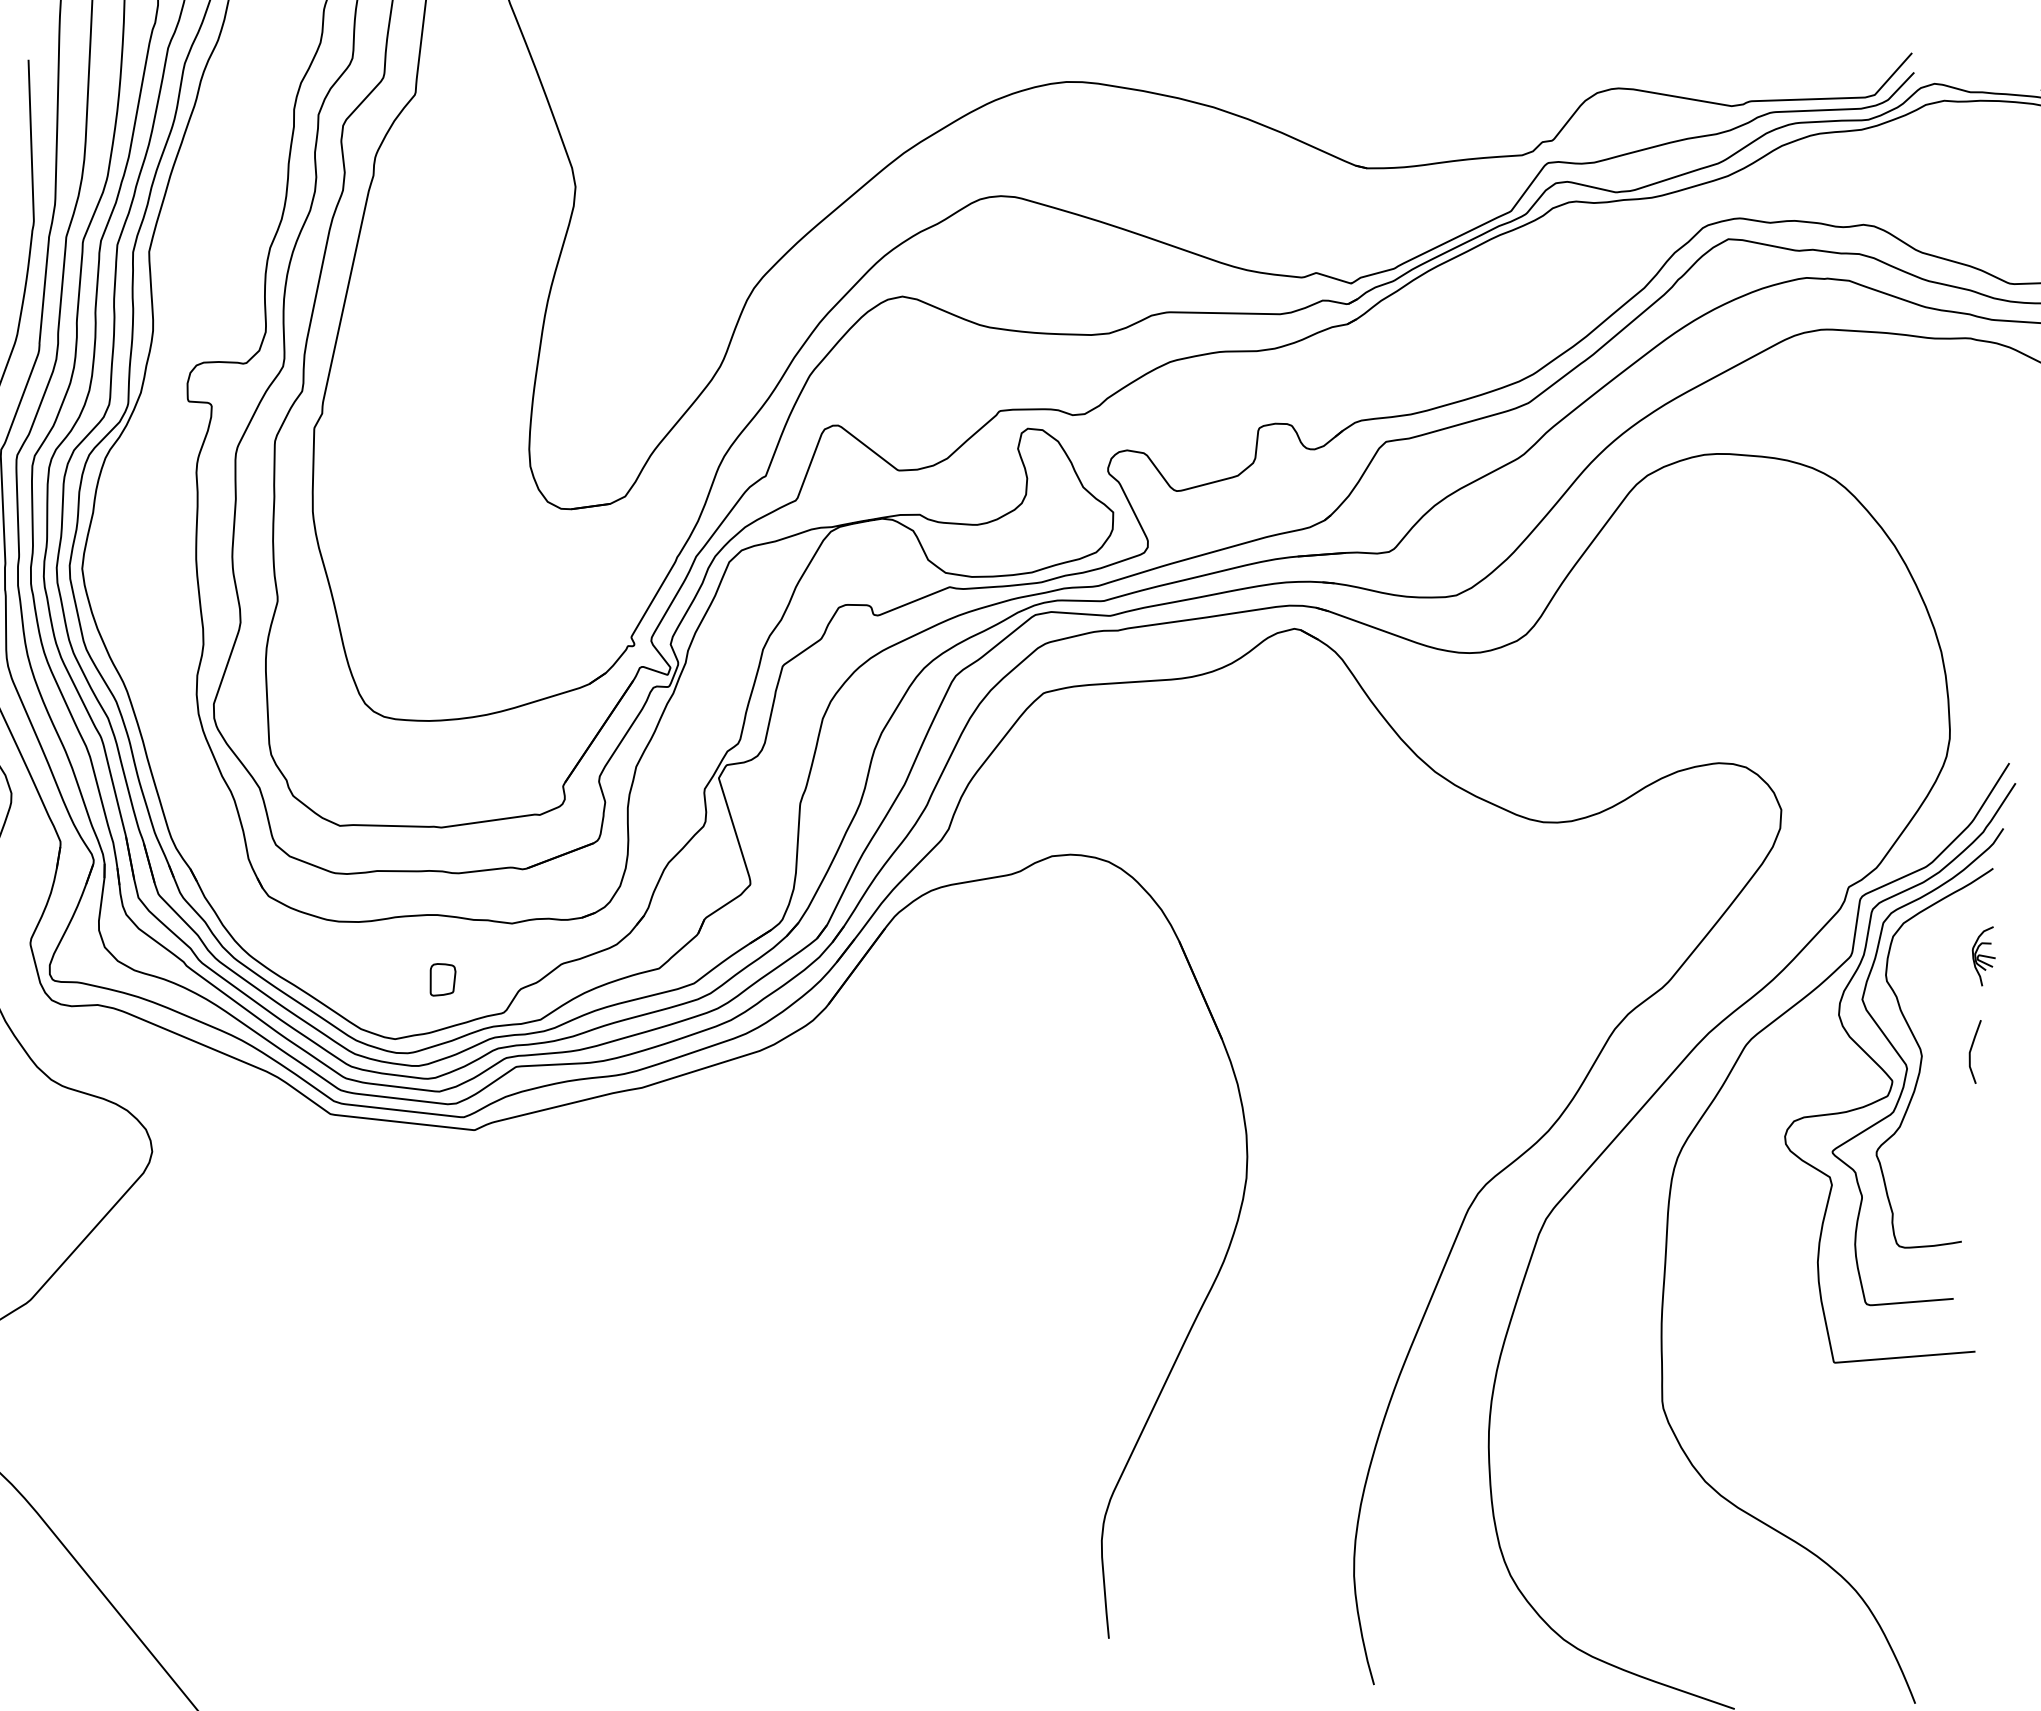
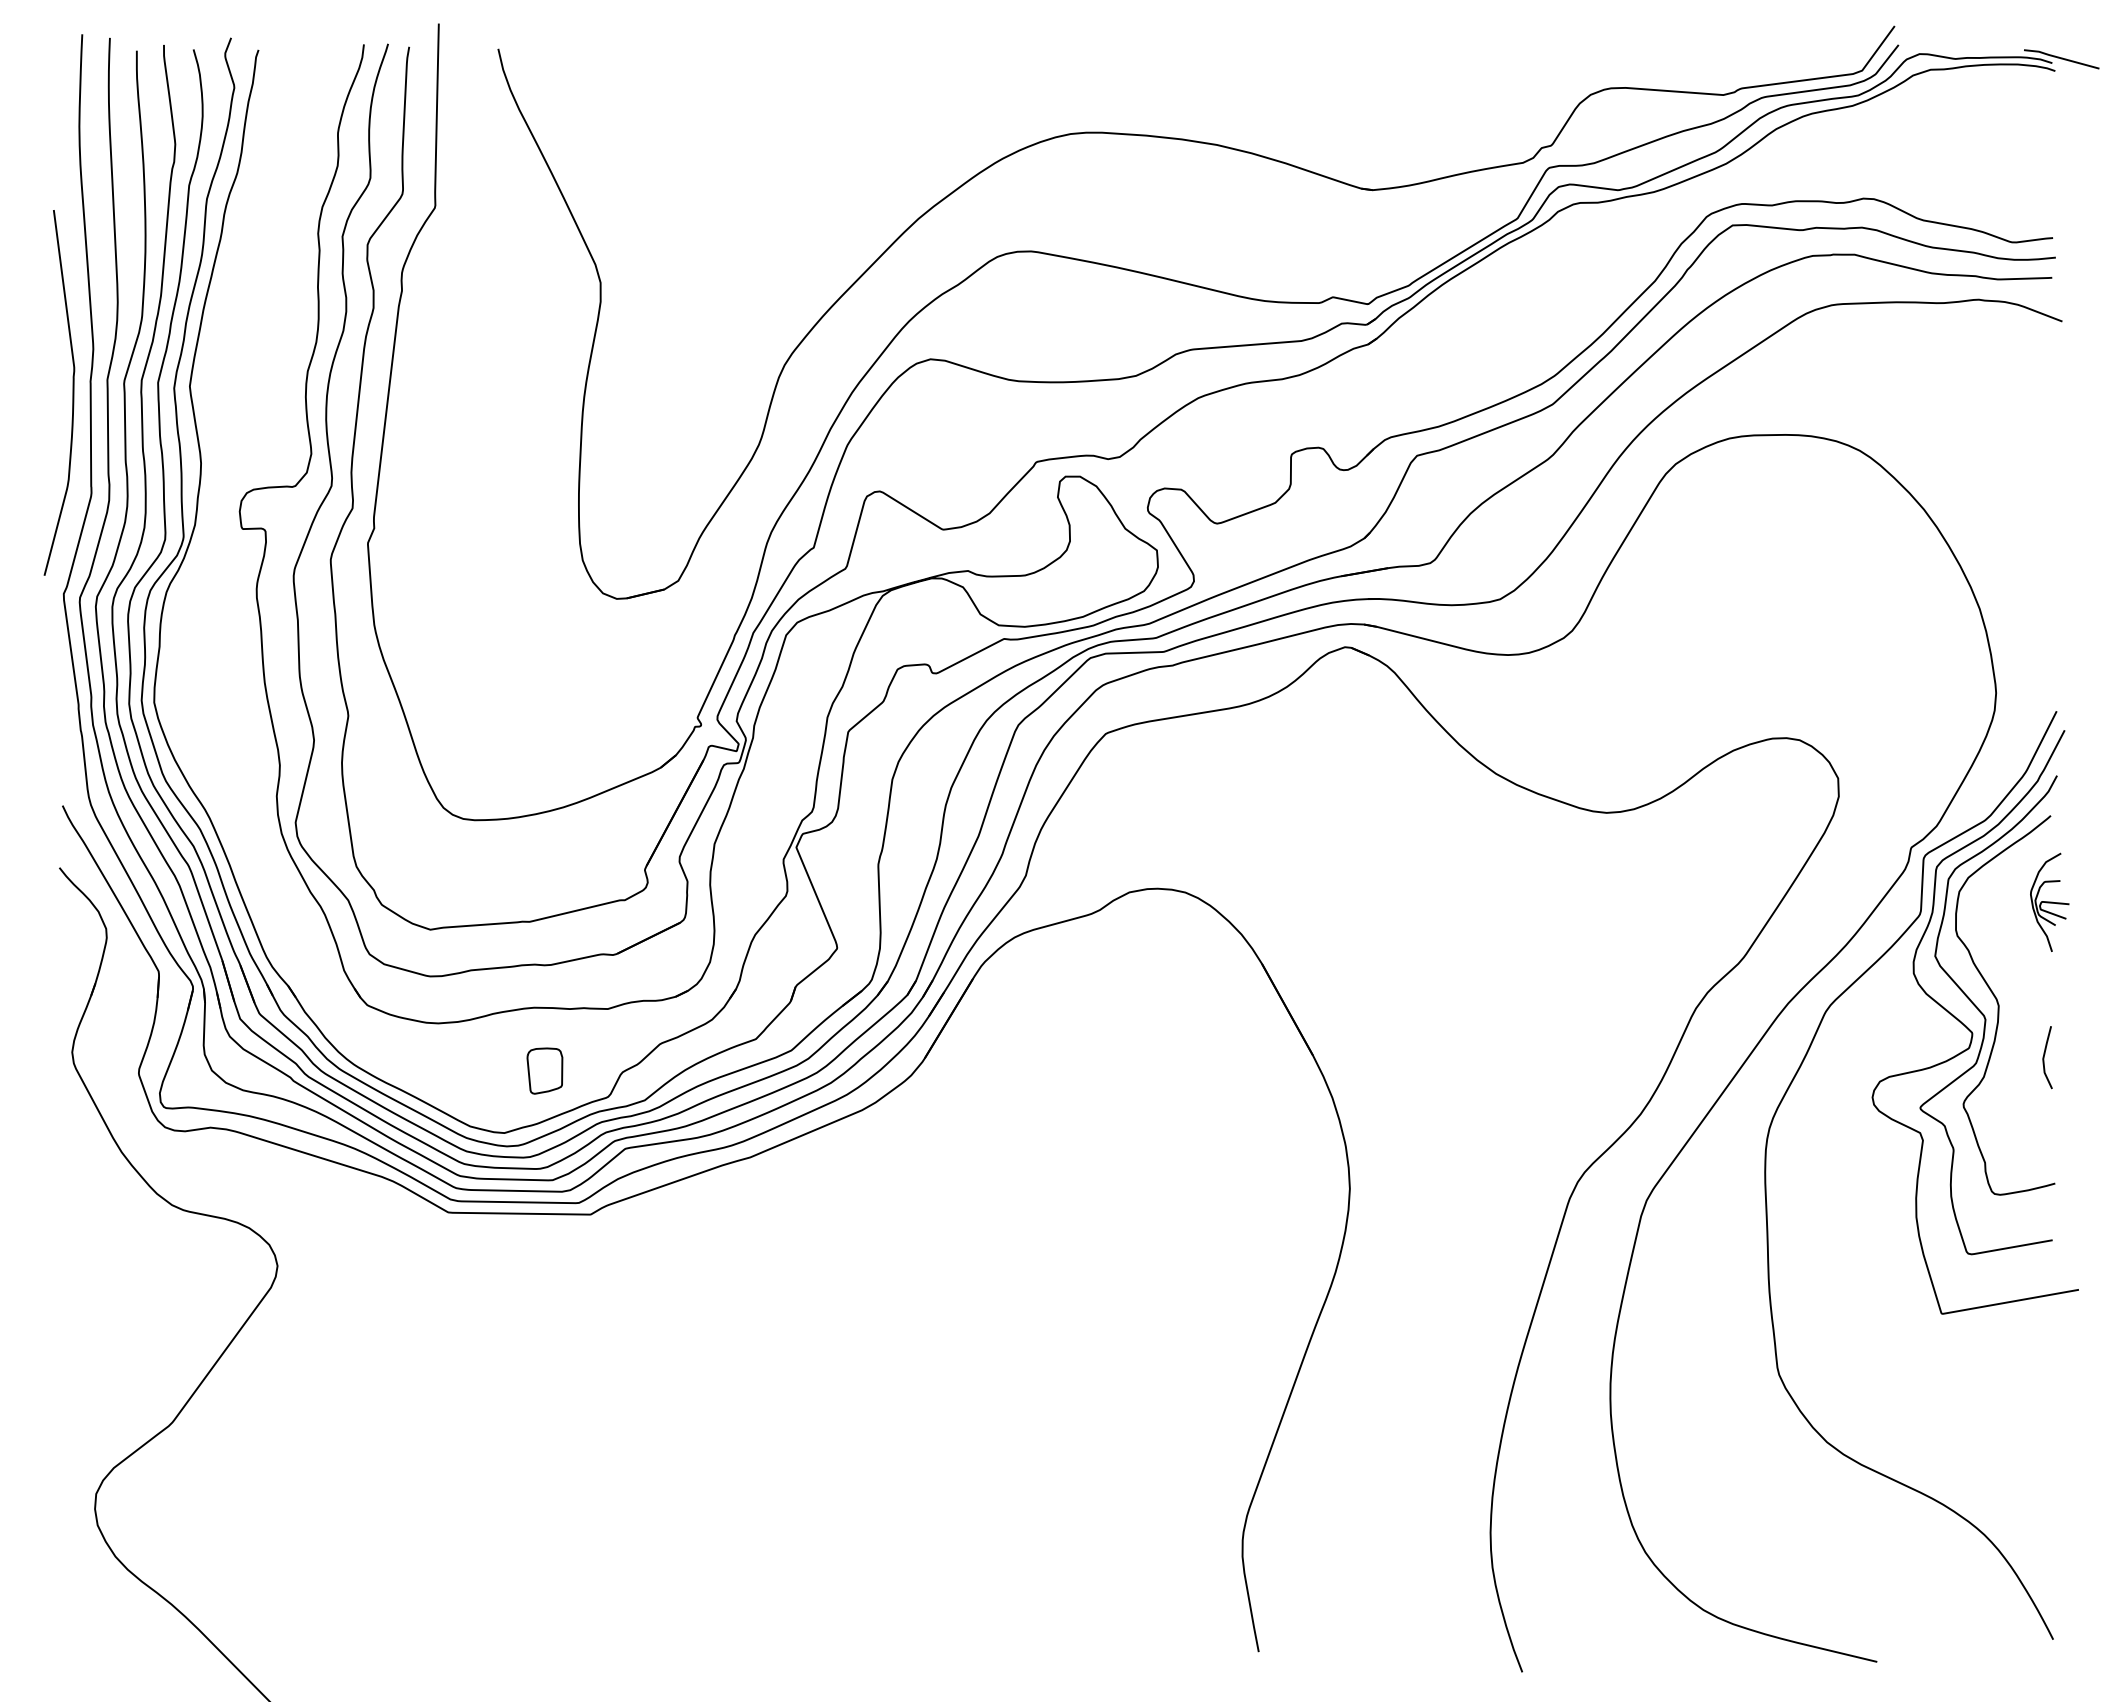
part: (1983, 955) -> (2049, 901), size x1.67
part: (441, 979) -> (544, 1070), size x1.43
line: (1971, 1051) -> (2044, 1057), moved

